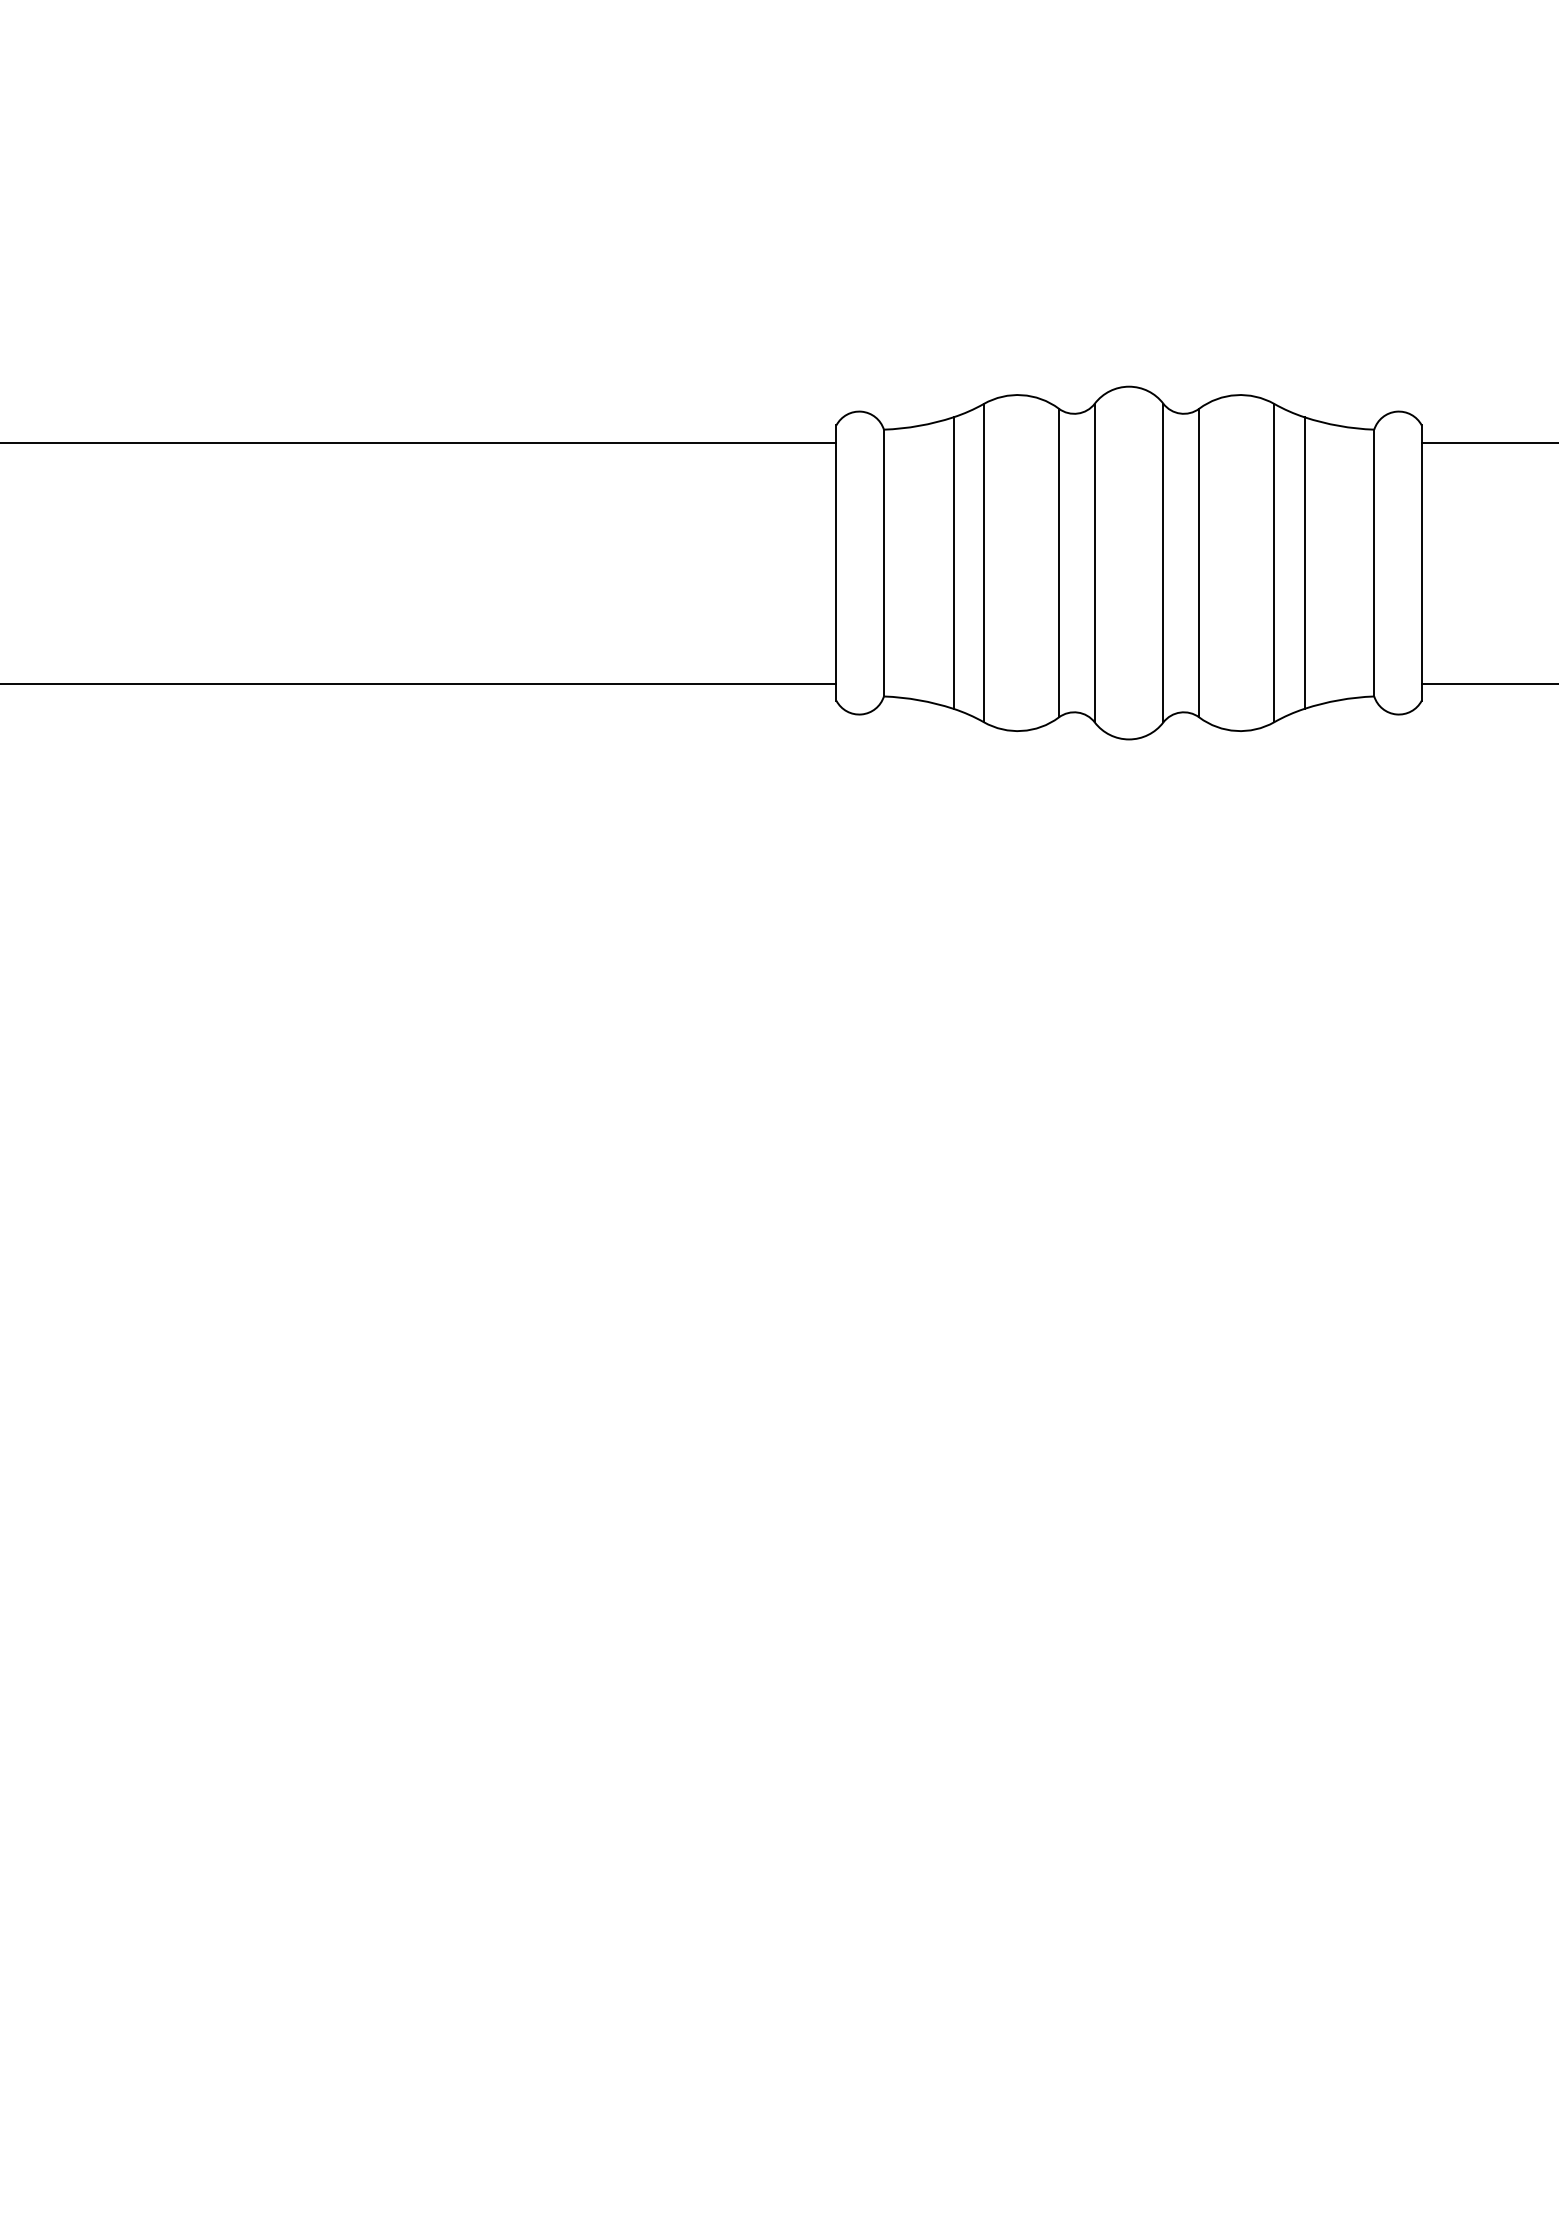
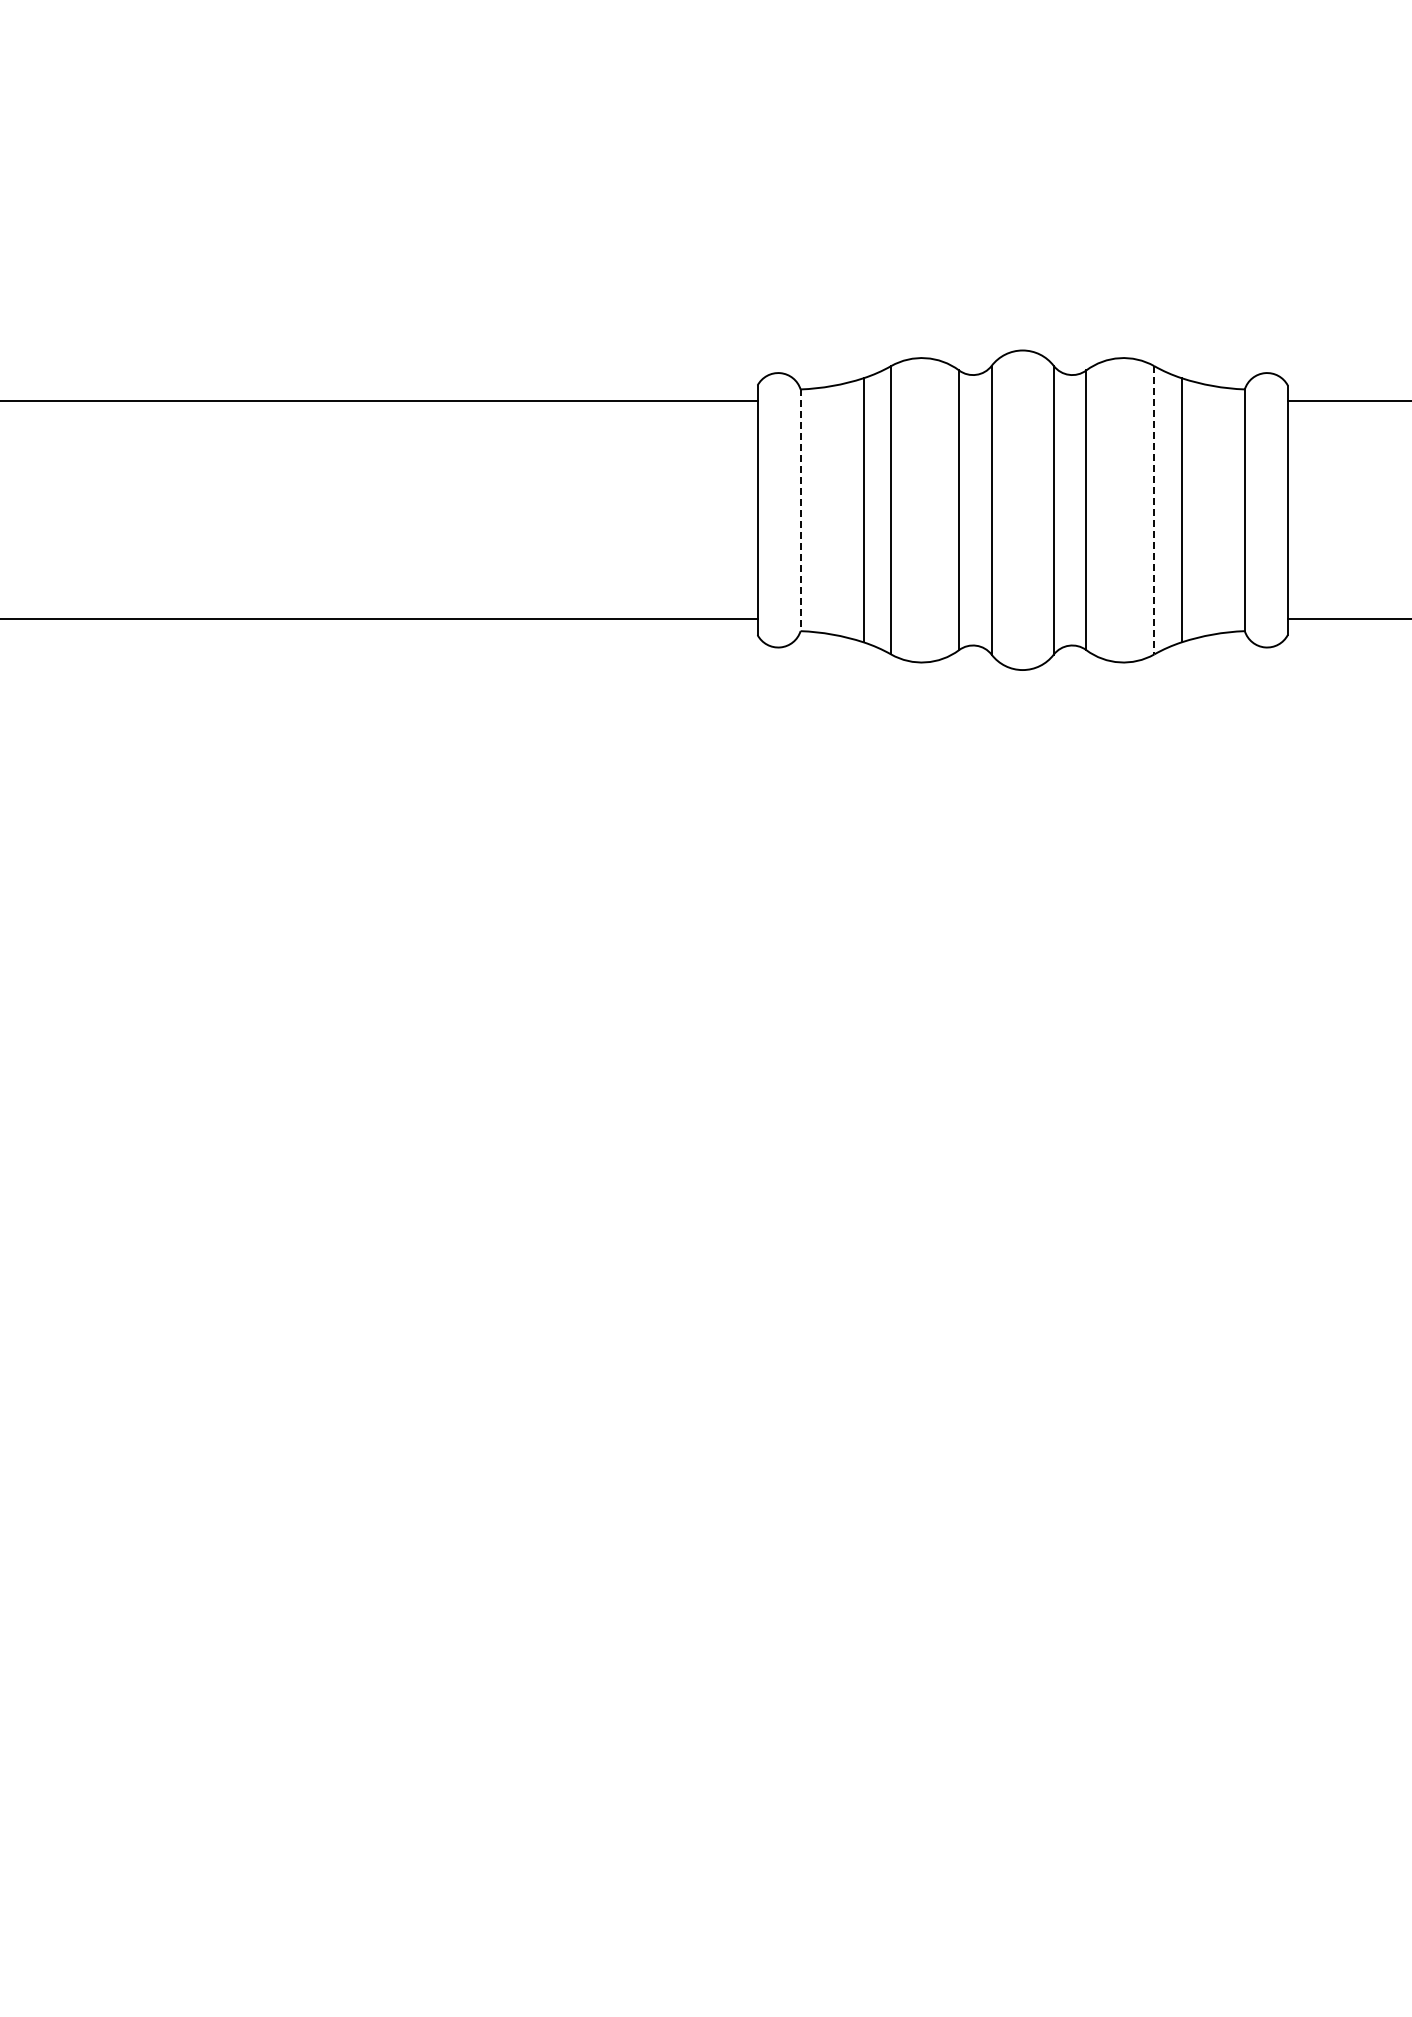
line: (883, 563) -> (800, 510), solid -> dashed
line: (1274, 563) -> (1154, 510), solid -> dashed

